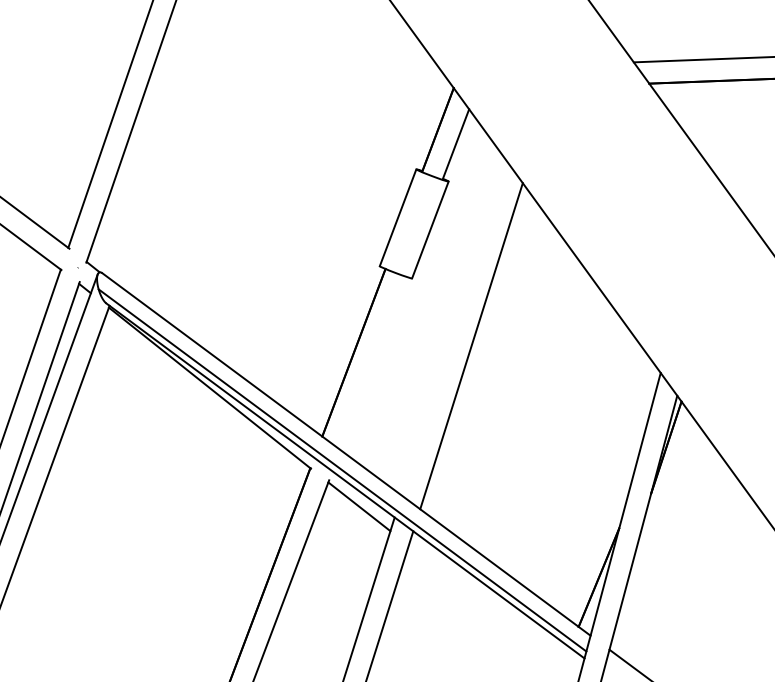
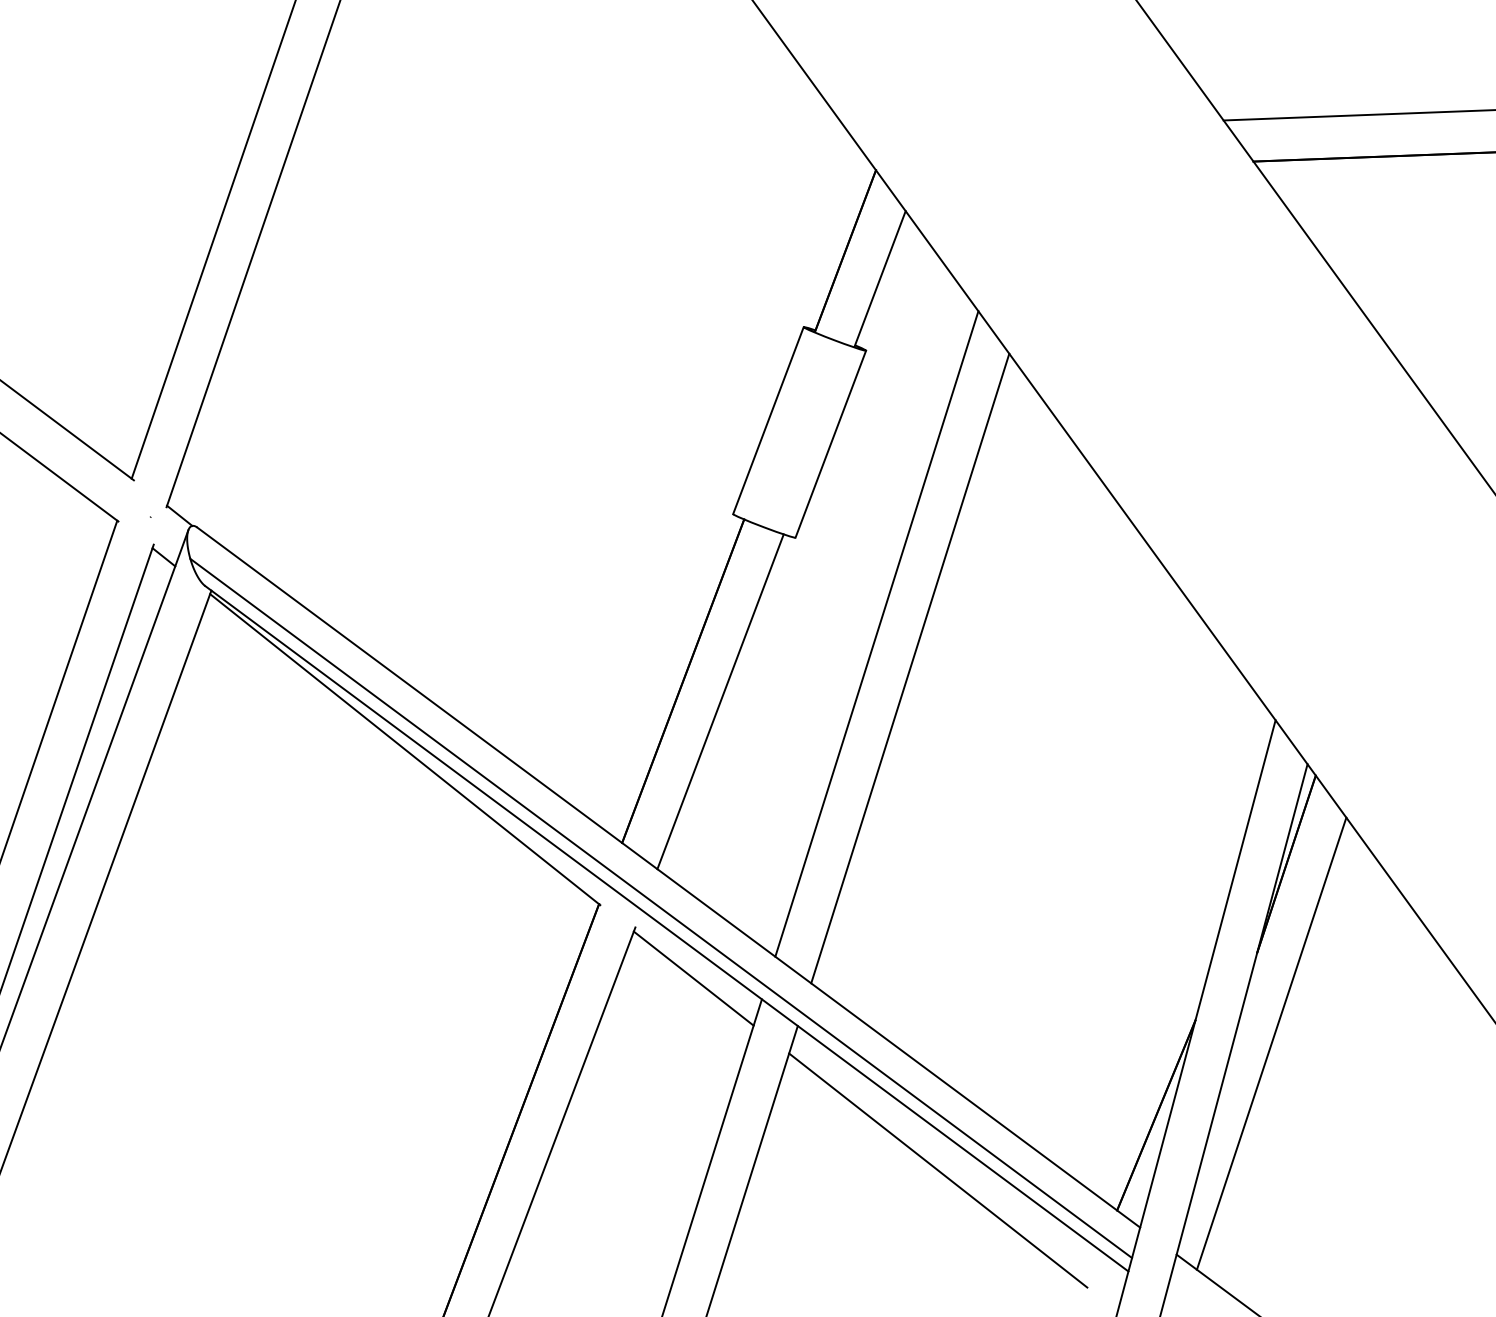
line: (453, 328) -> (875, 634), added
line: (373, 363) -> (720, 701), added
line: (658, 540) -> (1271, 1043), added
line: (485, 605) -> (937, 1169), added

